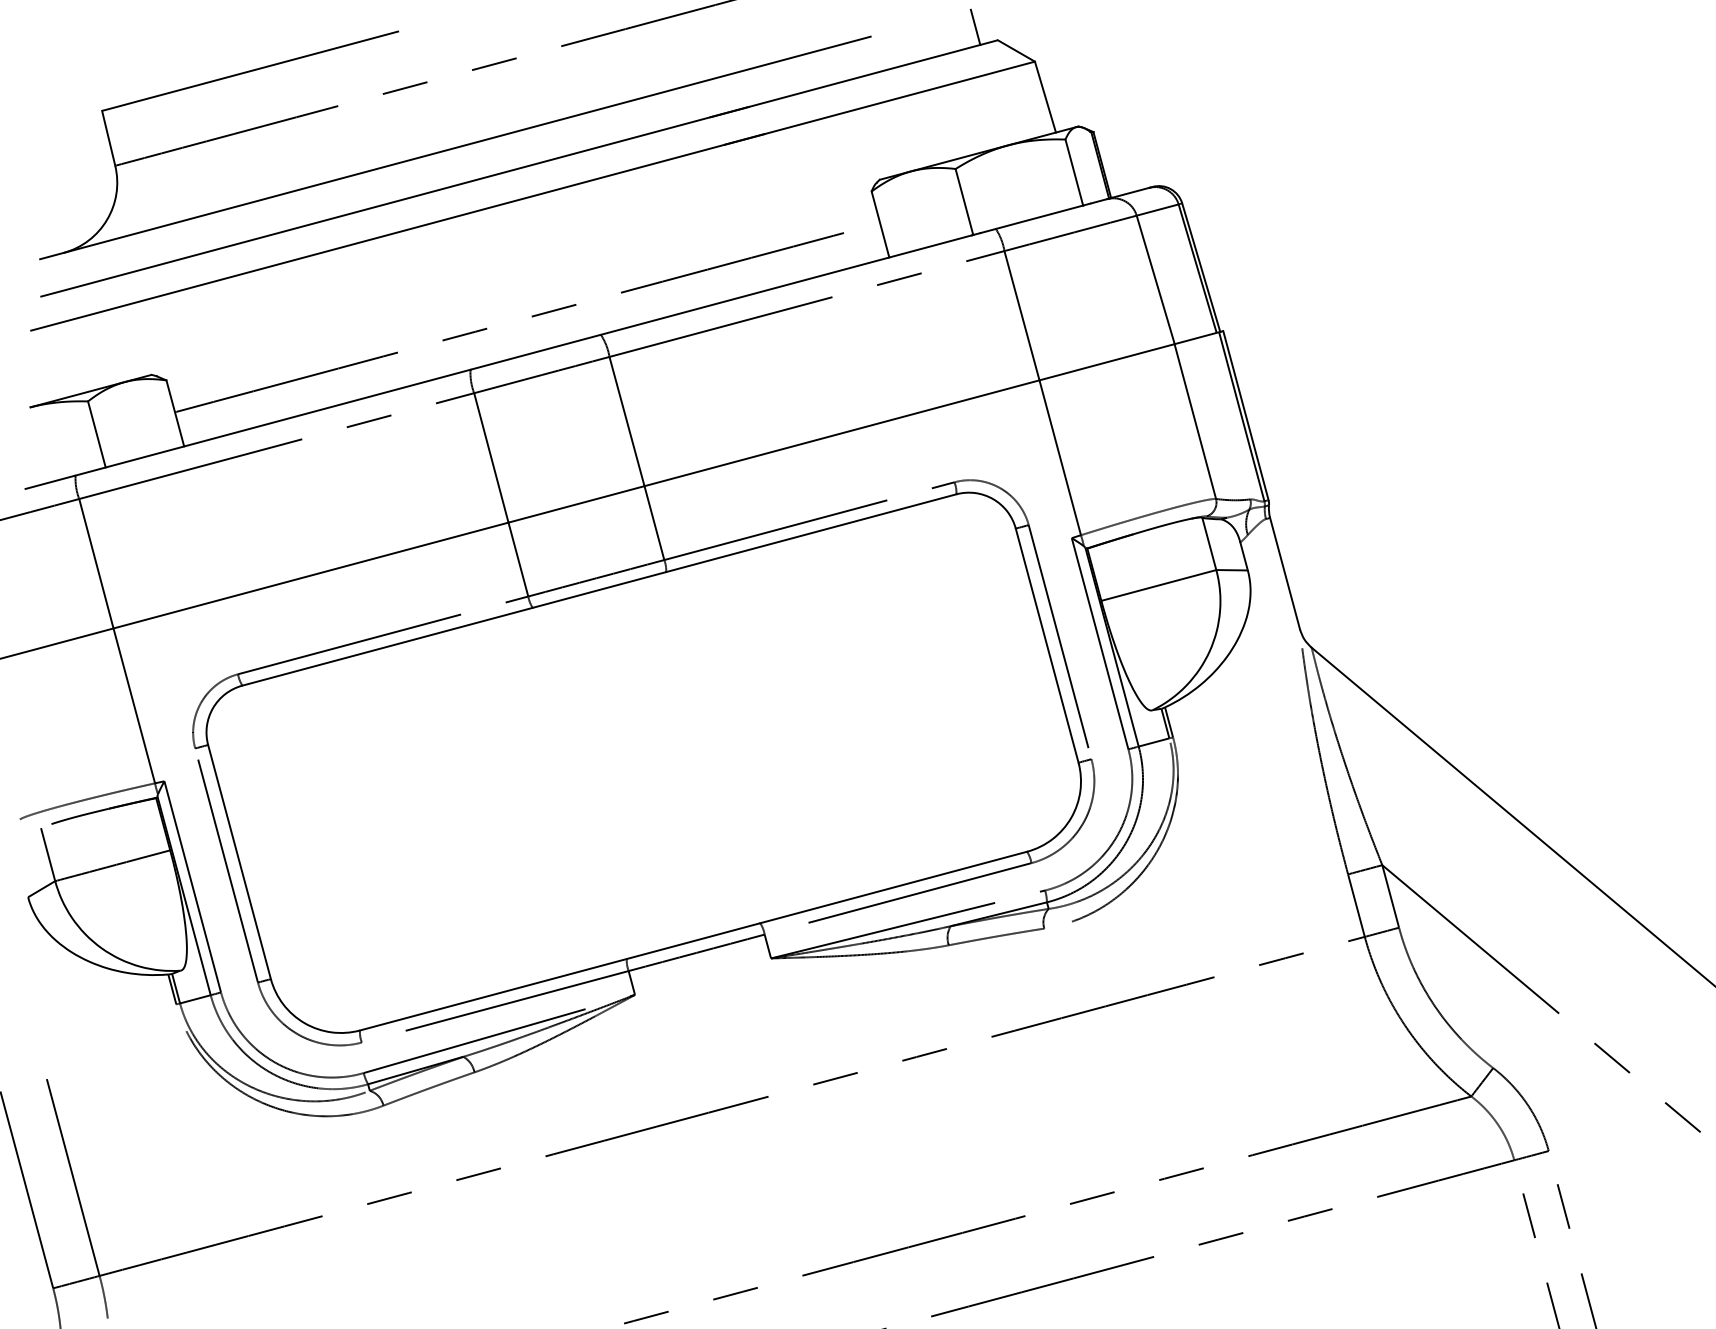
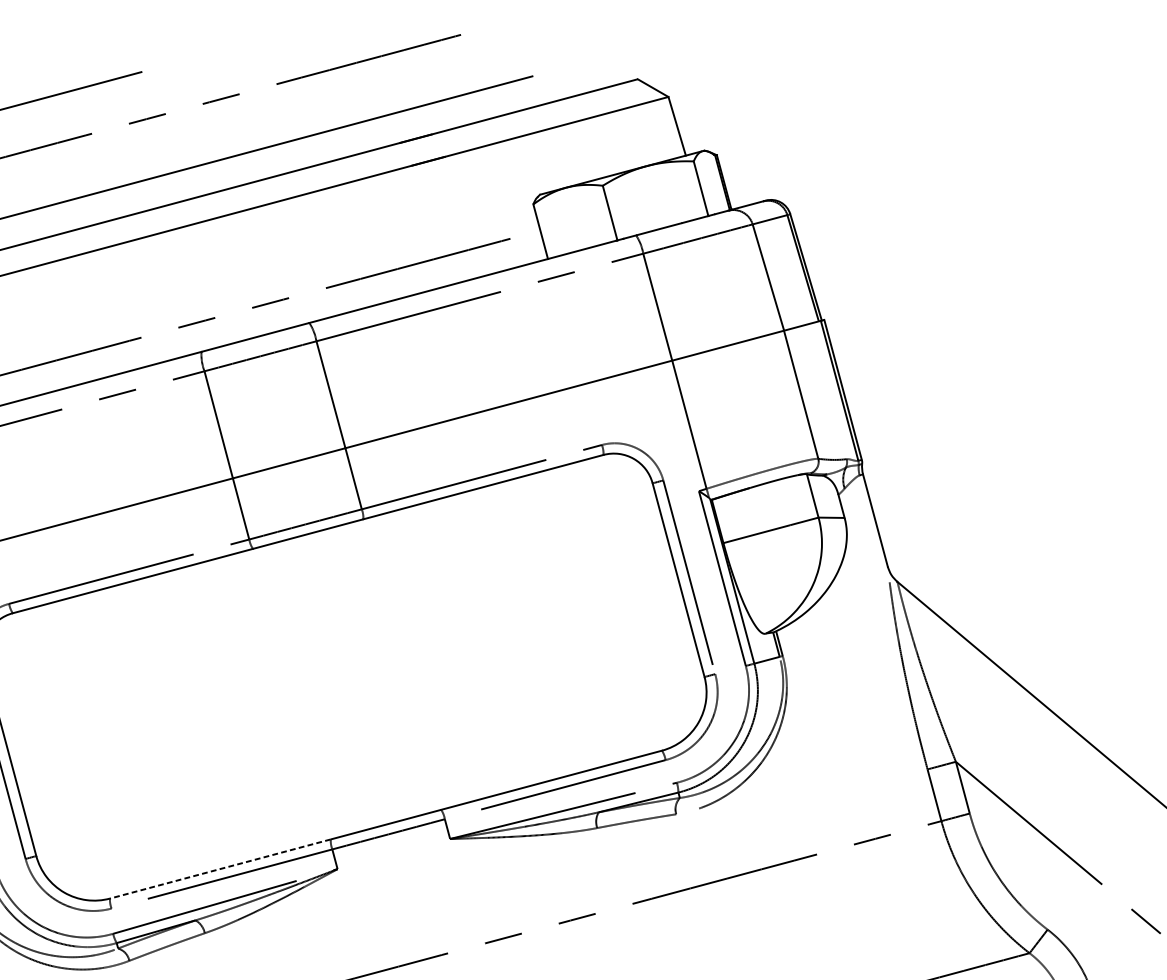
line: (975, 26) -> (619, 67), removed
line: (492, 994) -> (219, 868), solid -> dashed

